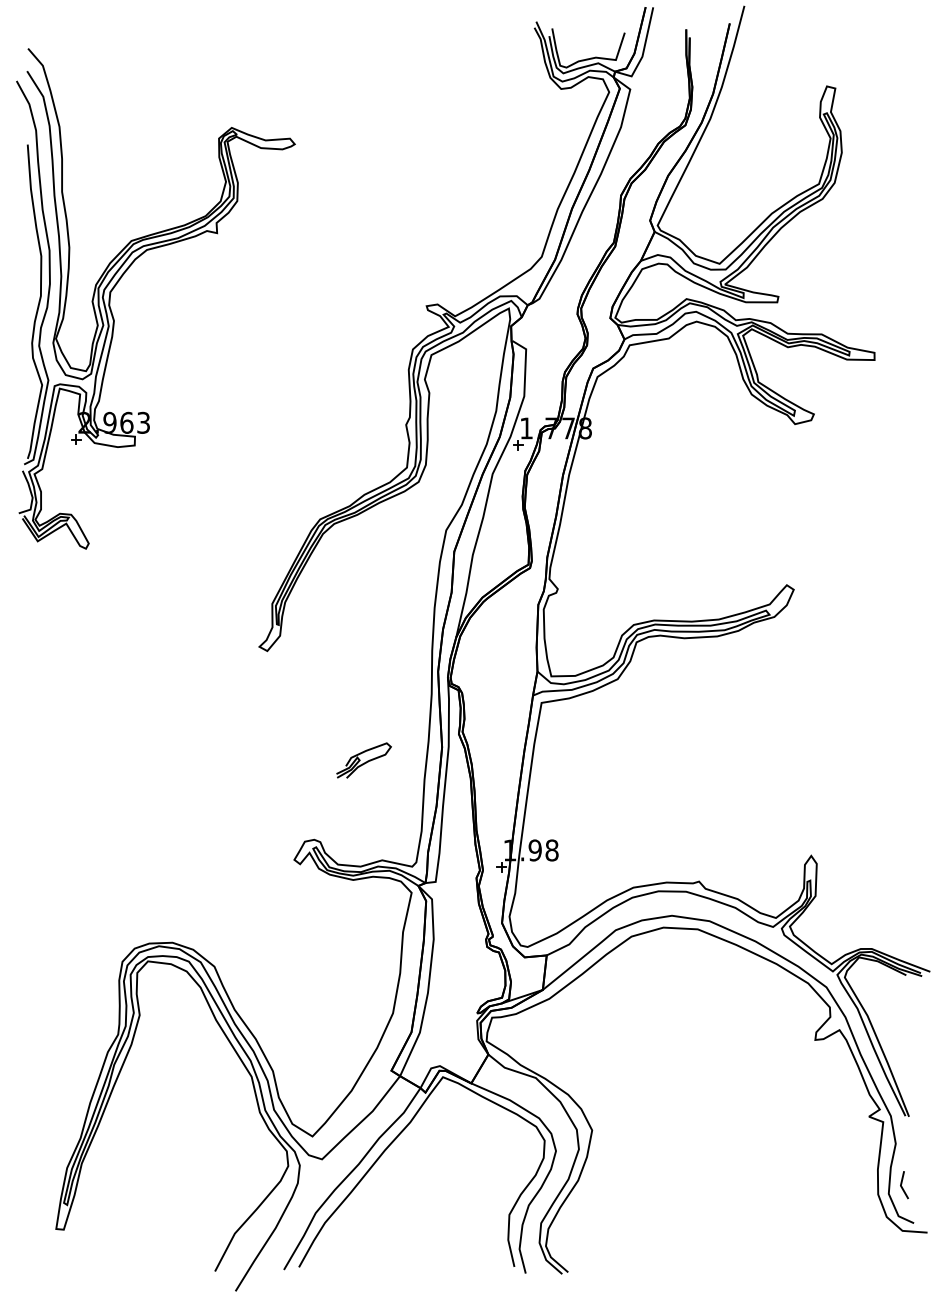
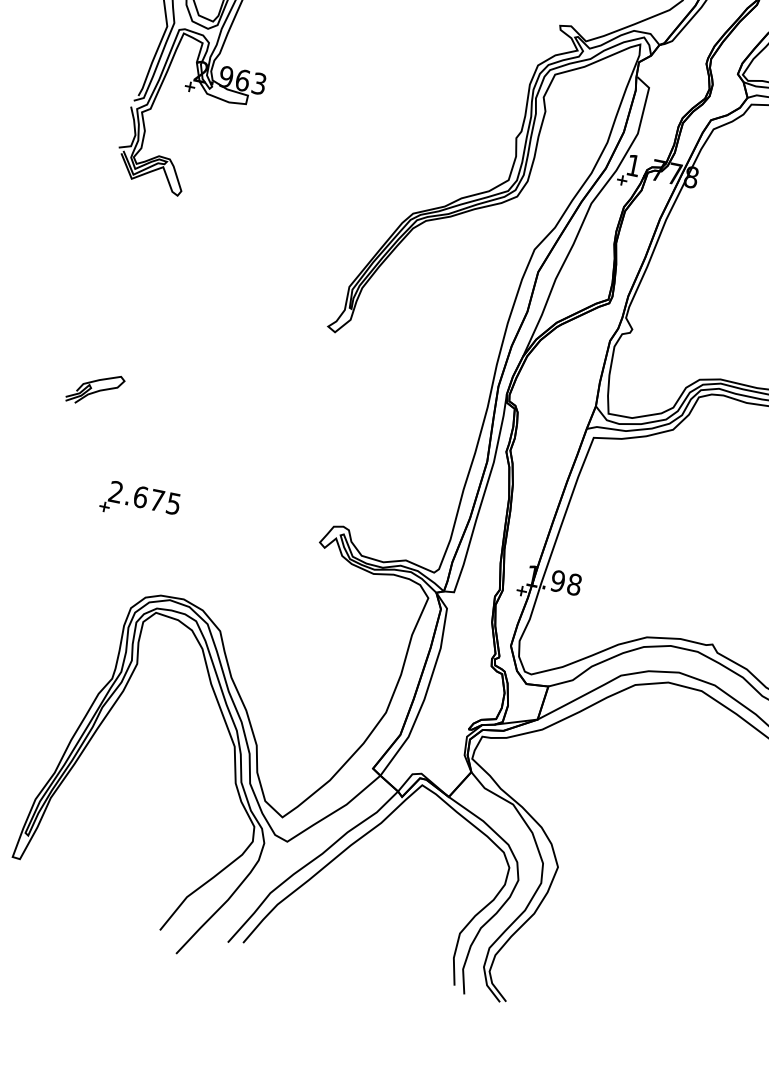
part: (363, 760) -> (94, 389), moved
part: (110, 856) -> (140, 502), added

